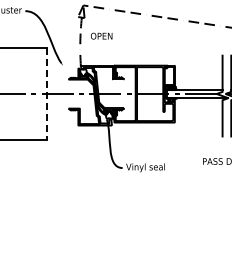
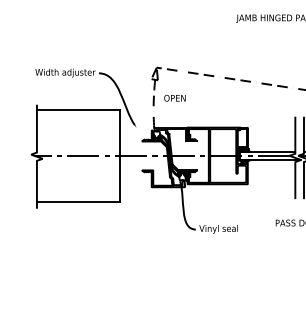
line: (47, 93) -> (120, 155), dashed -> solid

